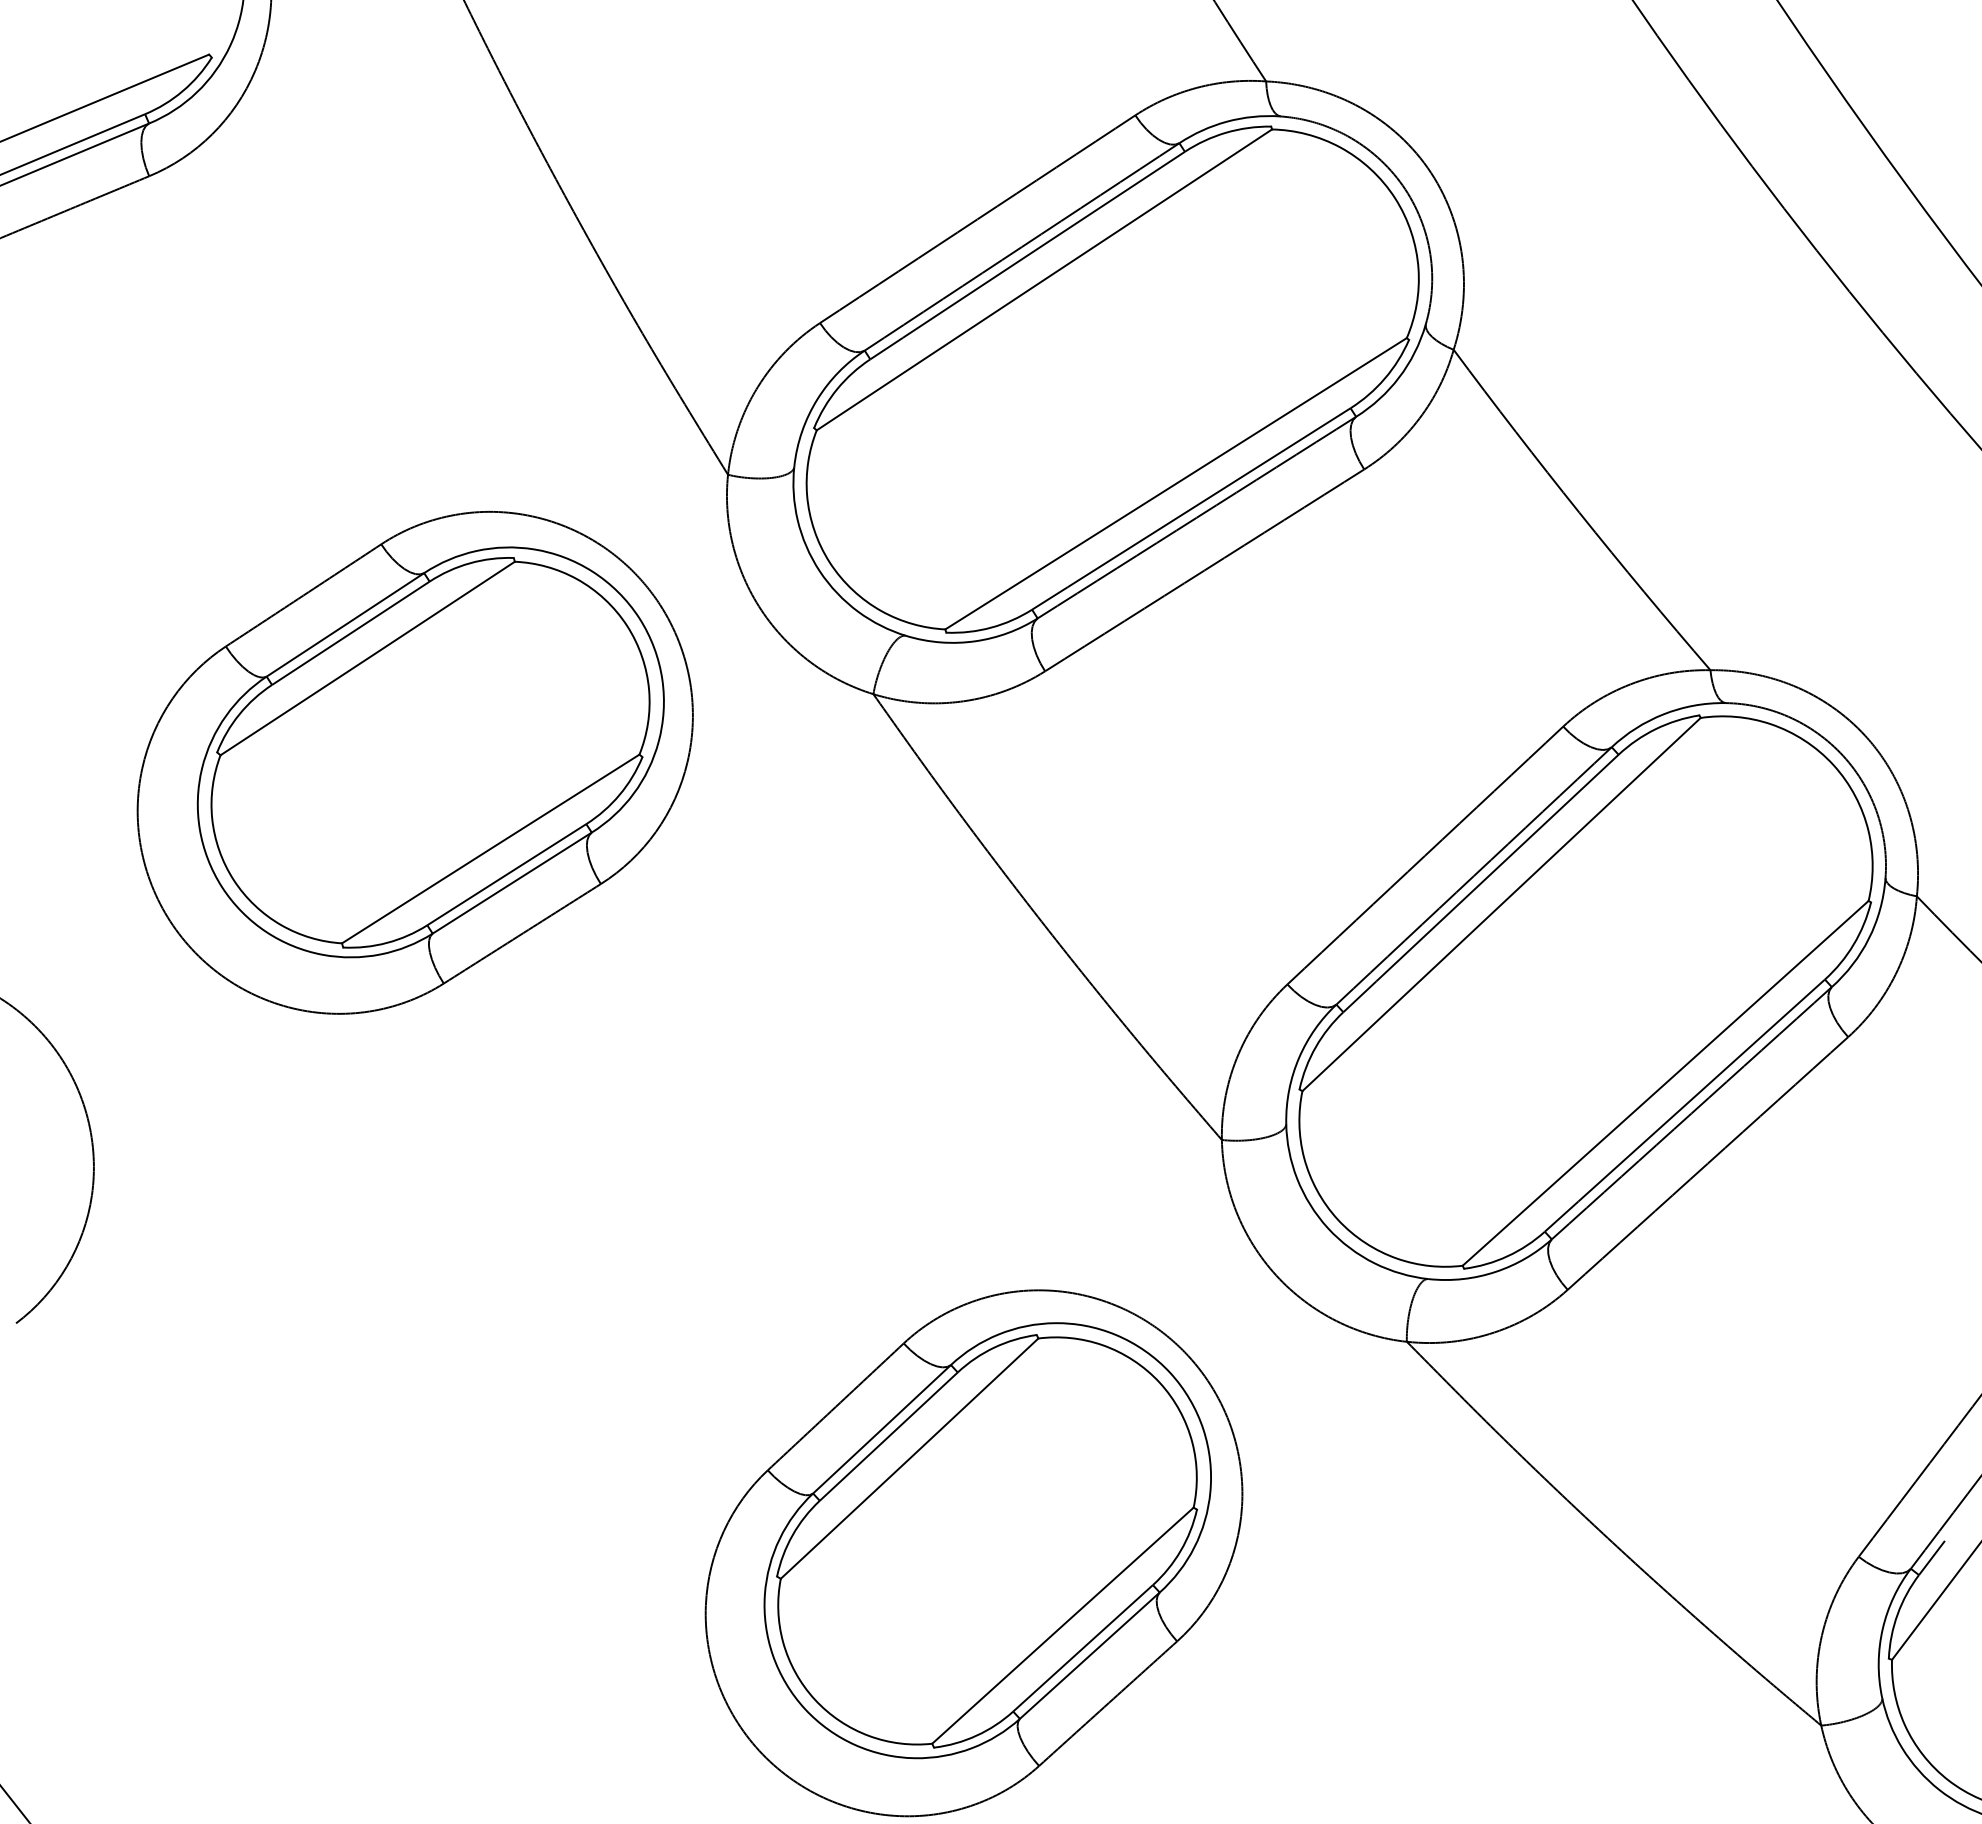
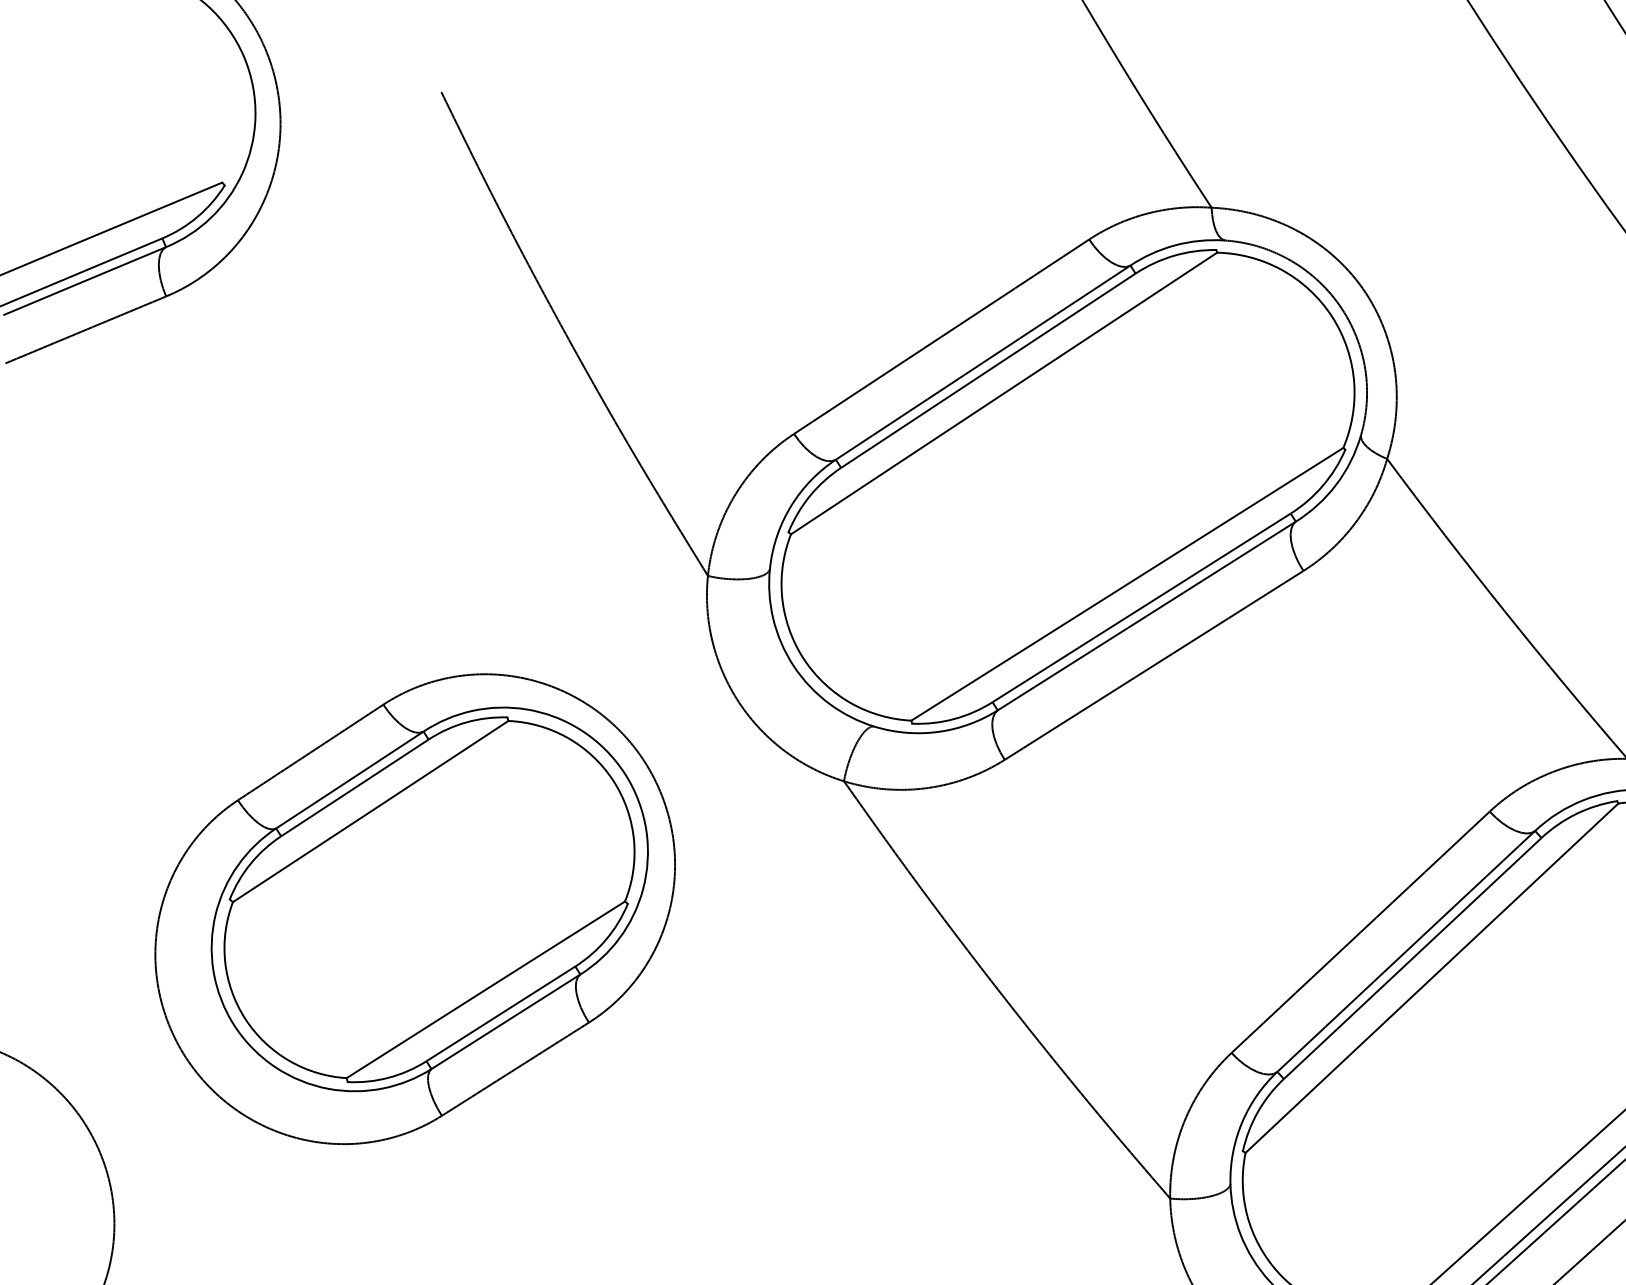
part: (414, 762) -> (414, 908), moved

